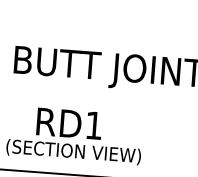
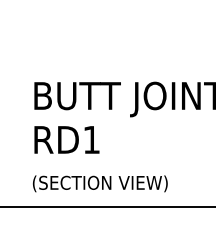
text: (69, 123) -> (66, 139), moved

